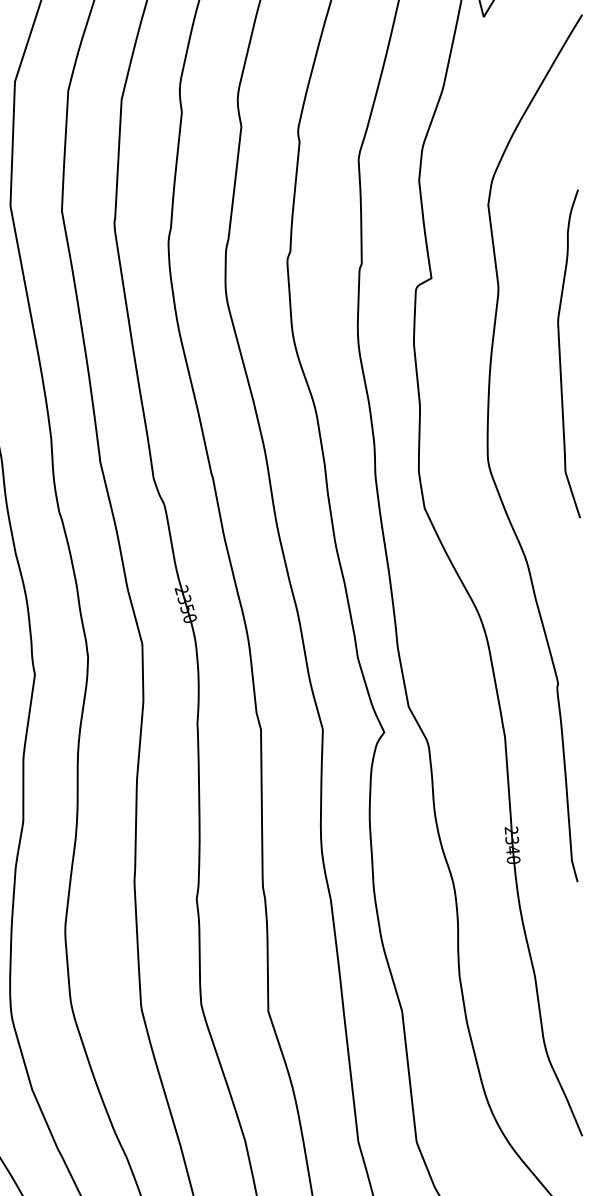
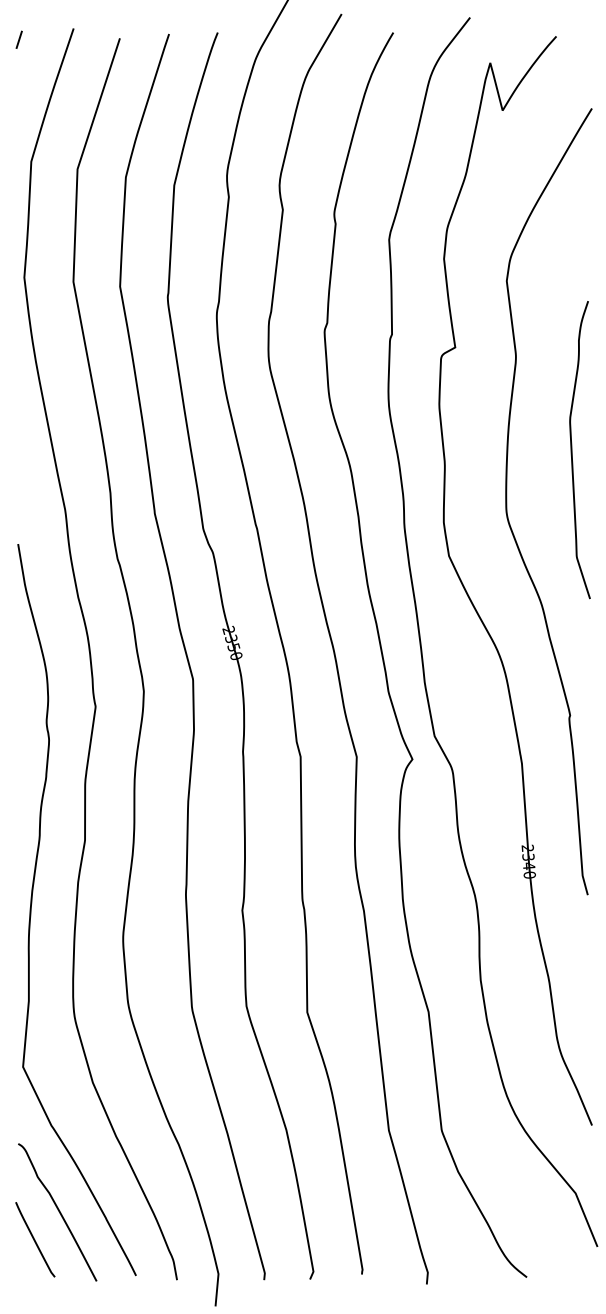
curve: (560, 354) -> (572, 450), moved

